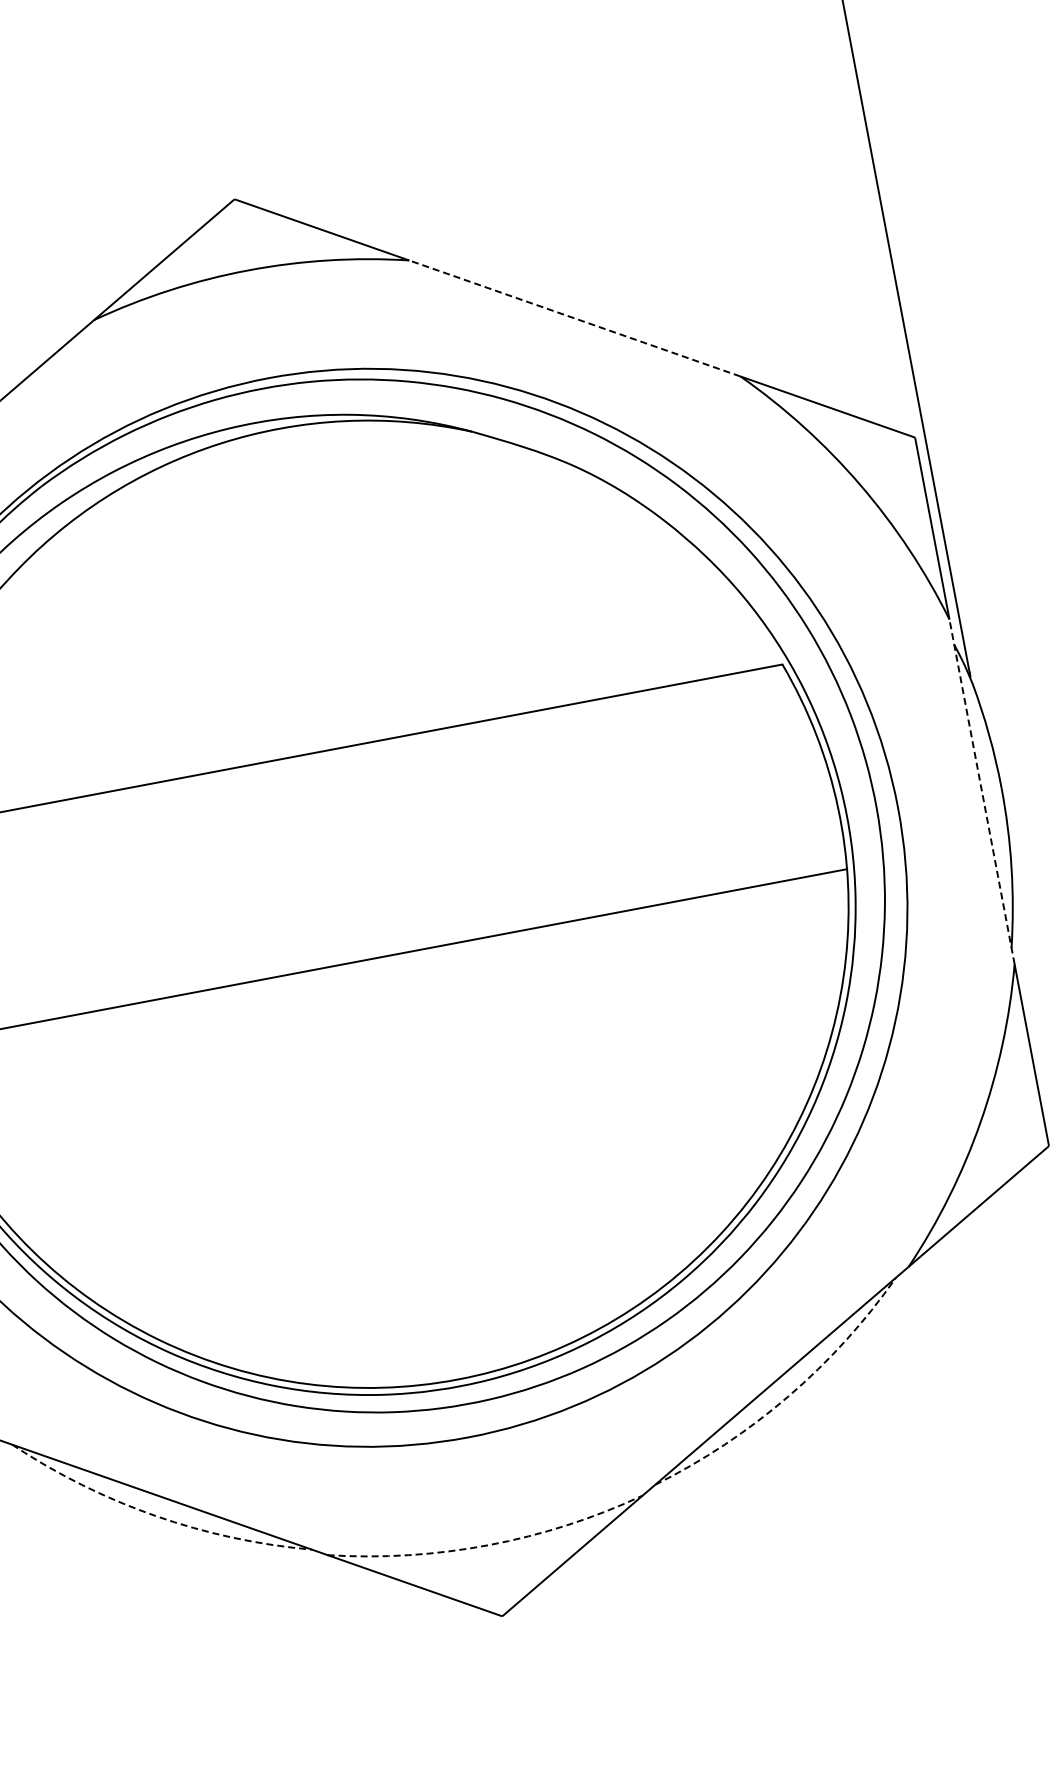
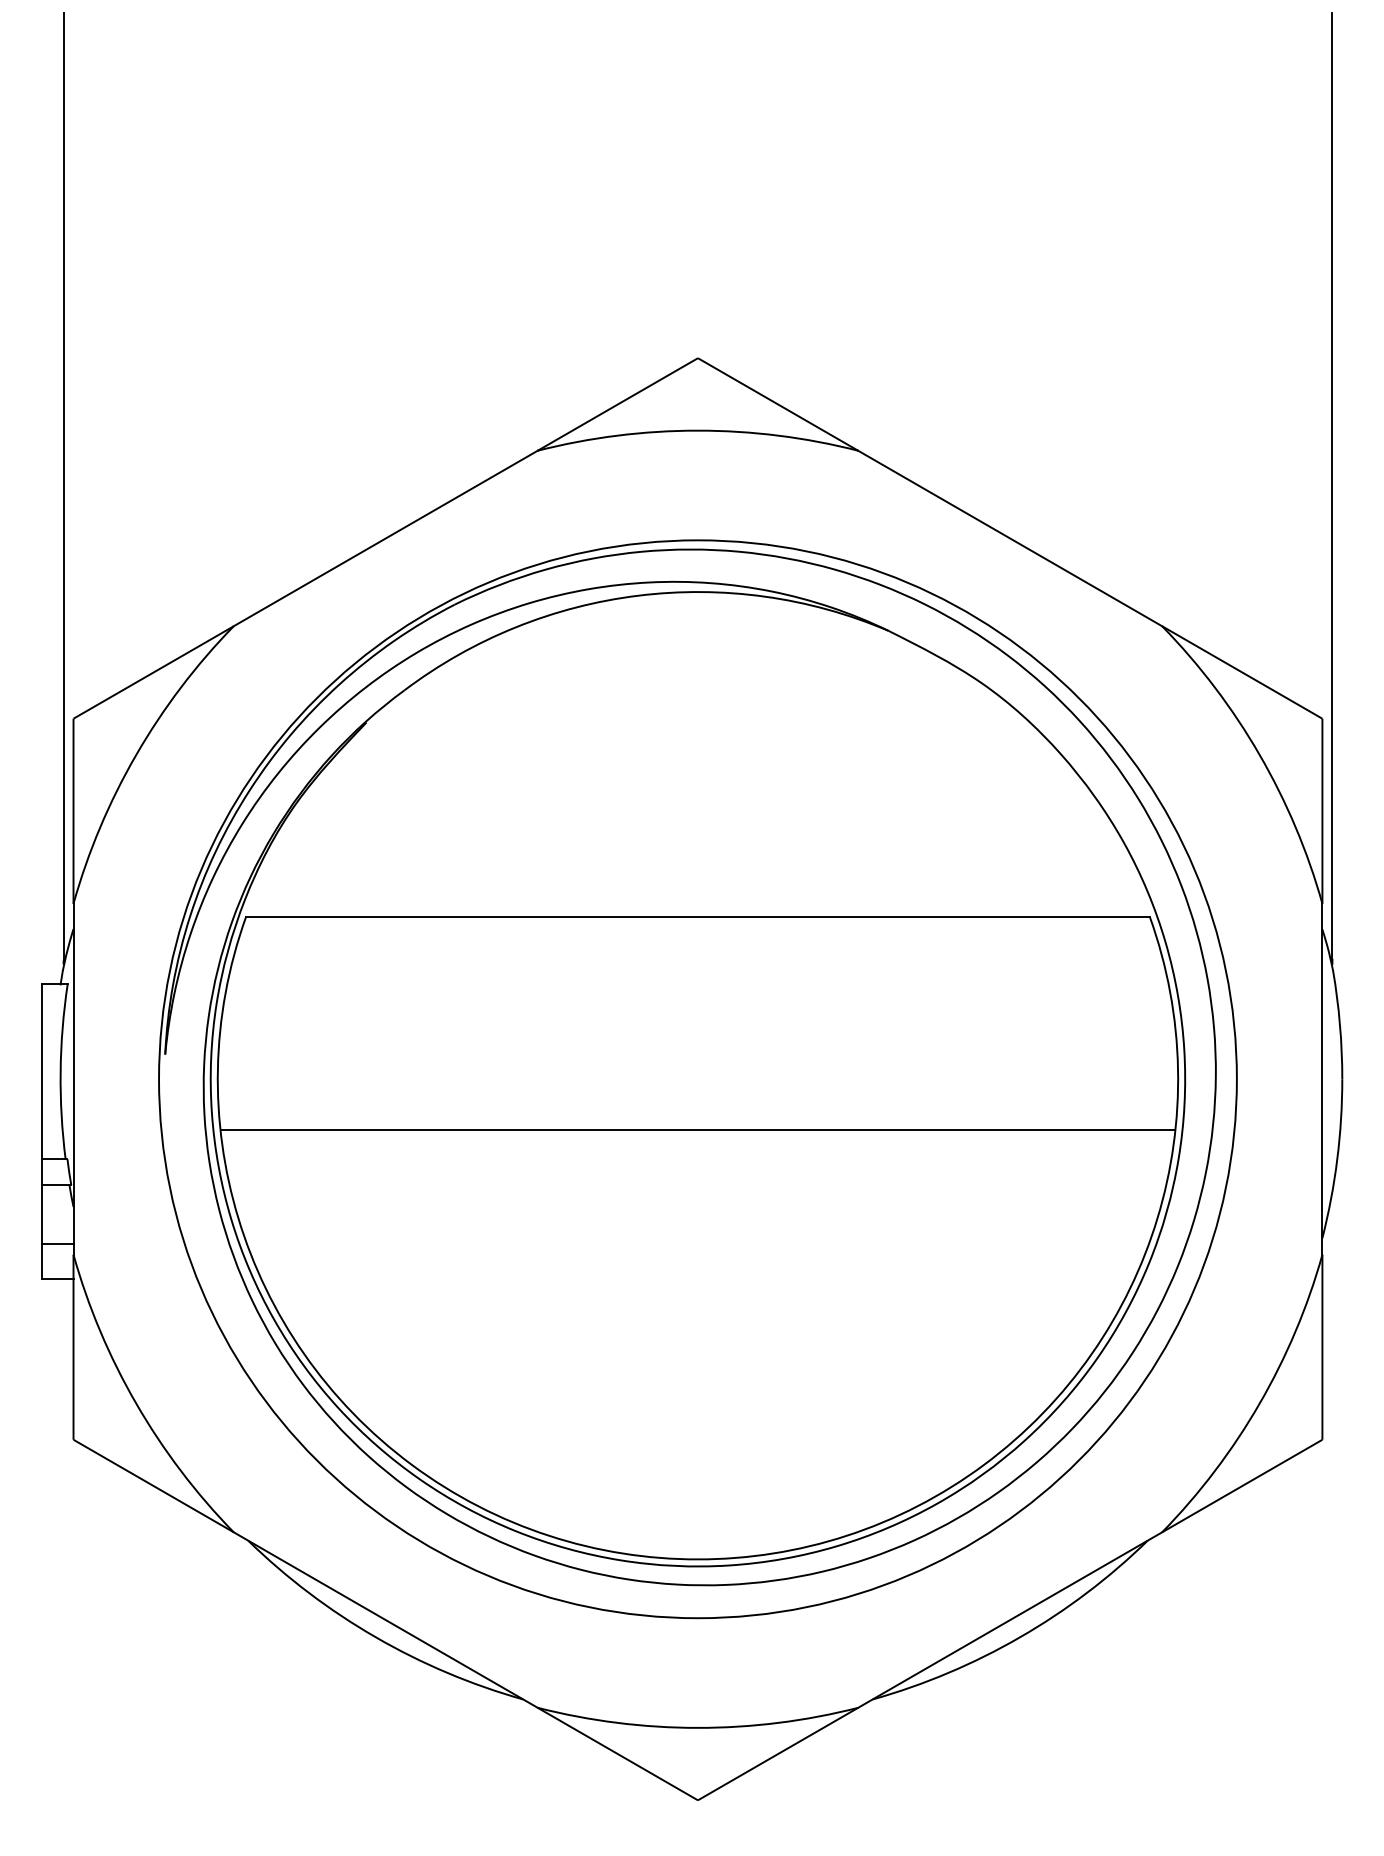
line: (574, 318) -> (1009, 538), dashed -> solid
line: (981, 791) -> (1322, 1078), dashed -> solid
arc: (789, 1396) -> (1020, 1637), dashed -> solid
arc: (155, 1516) -> (375, 1637), dashed -> solid
arc: (488, 1544) -> (697, 1727), dashed -> solid

